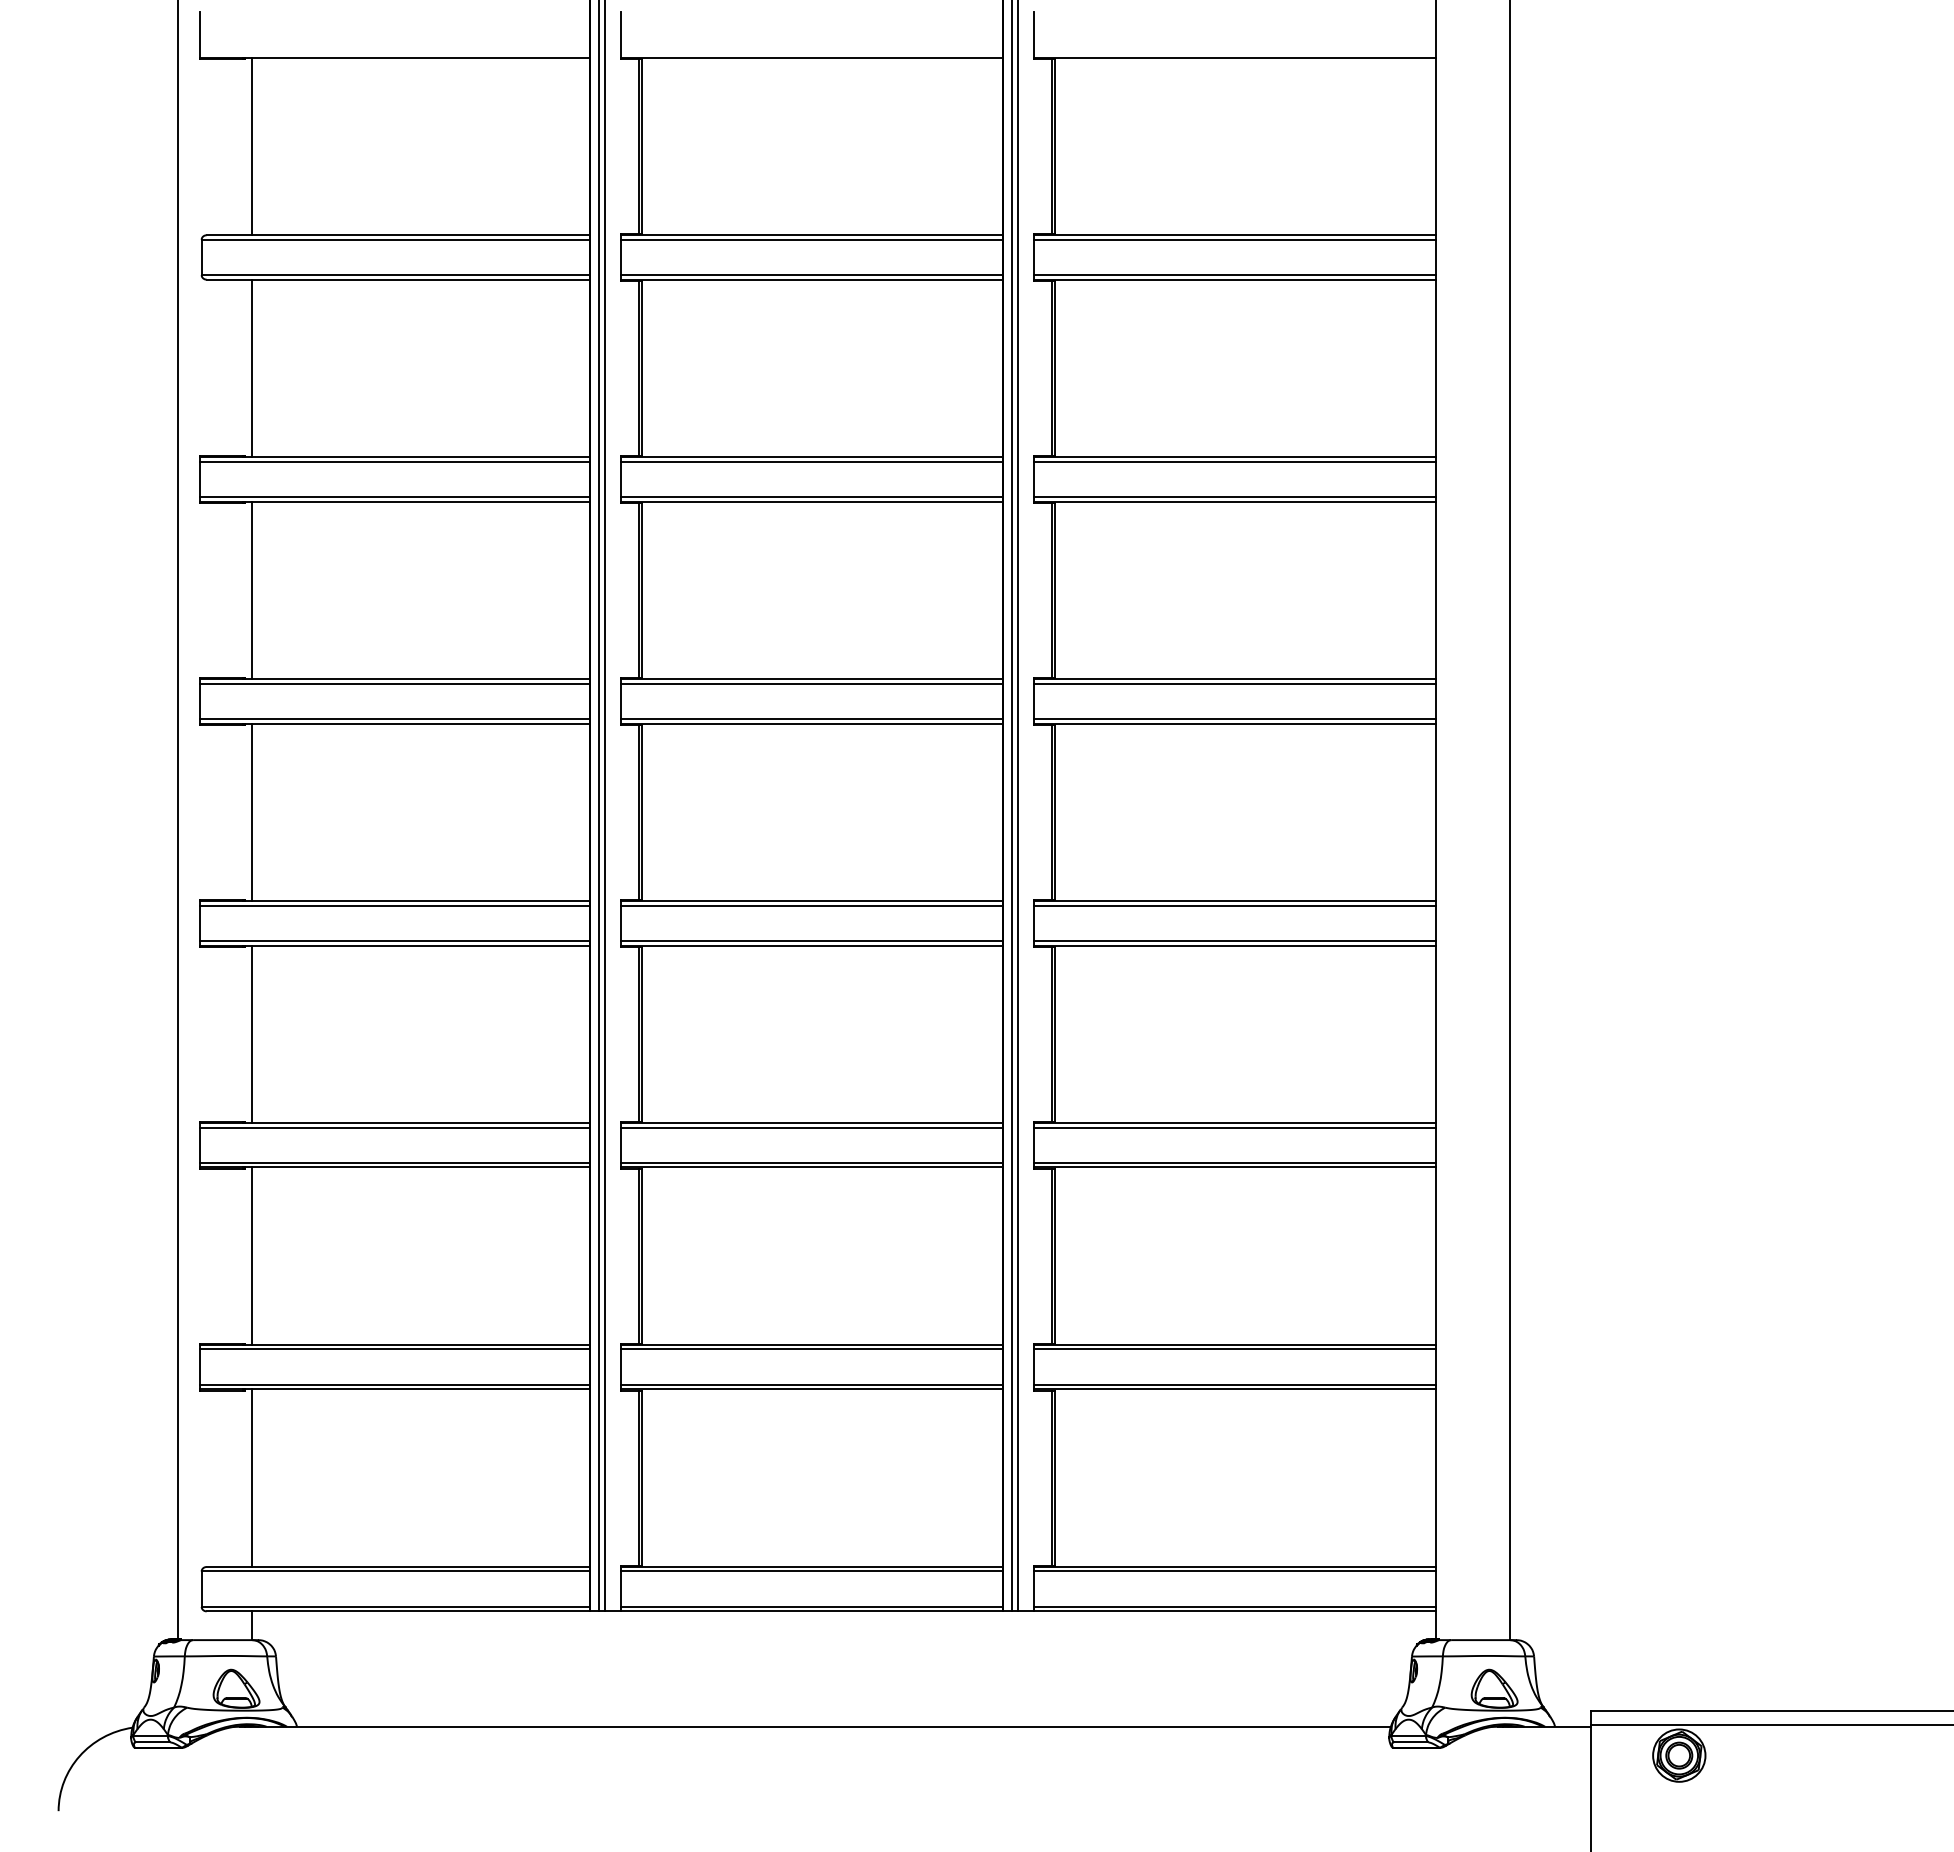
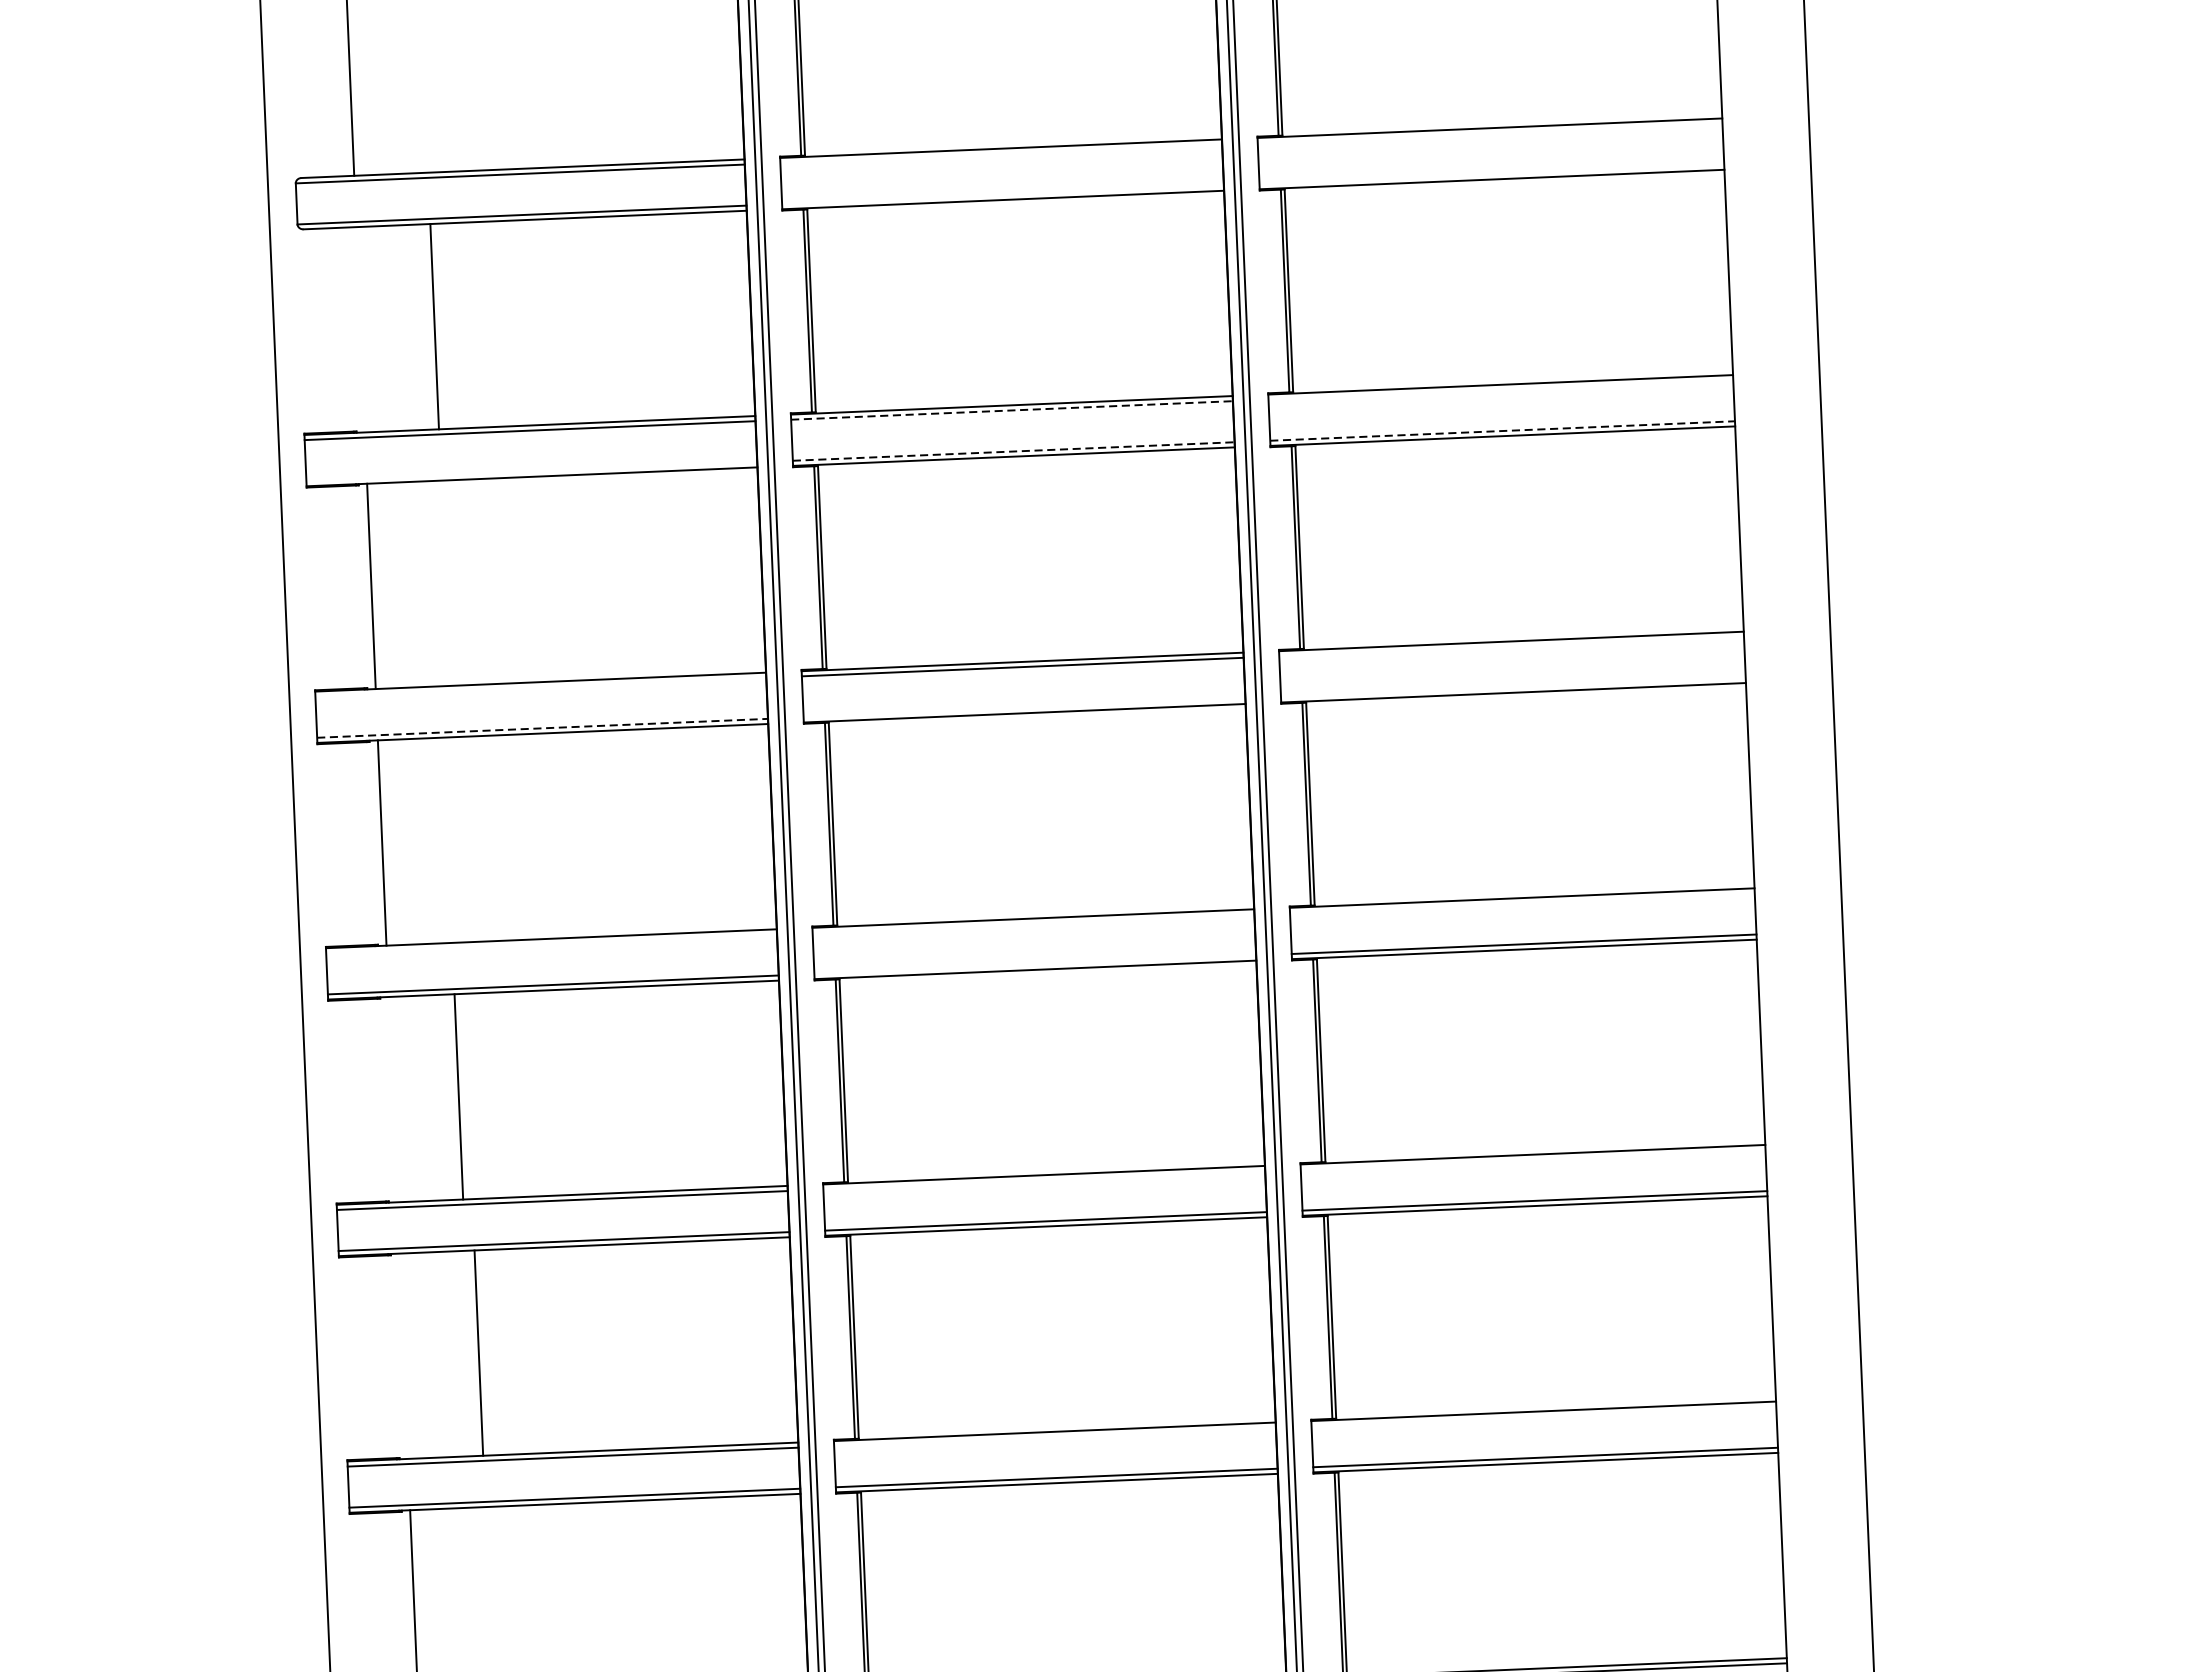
line: (811, 239) -> (1000, 153), removed
line: (1234, 239) -> (1489, 133), removed
line: (811, 275) -> (1002, 195), removed
line: (1234, 275) -> (1491, 174), removed
line: (252, 368) -> (434, 326), moved
line: (812, 461) -> (1012, 410), solid -> dashed
line: (1234, 461) -> (1500, 389), removed
line: (394, 497) -> (531, 472), removed
line: (812, 497) -> (1014, 451), solid -> dashed
line: (1234, 497) -> (1502, 431), solid -> dashed
line: (394, 683) -> (540, 687), removed
line: (1234, 683) -> (1511, 646), removed
line: (394, 719) -> (542, 728), solid -> dashed
line: (811, 719) -> (1024, 708), removed
line: (1234, 719) -> (1513, 688), removed
line: (394, 905) -> (551, 943), removed
line: (811, 905) -> (1033, 923), removed
line: (1234, 905) -> (1522, 903), removed
line: (811, 941) -> (1034, 965), removed
line: (252, 1034) -> (458, 1097), moved
line: (811, 1127) -> (1043, 1180), removed
line: (1234, 1127) -> (1532, 1159), removed
line: (252, 1256) -> (479, 1353), moved
line: (811, 1349) -> (1054, 1436), removed
line: (1234, 1349) -> (1543, 1416), removed

